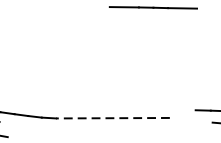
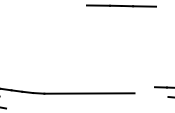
line: (111, 118) -> (88, 93), dashed -> solid

